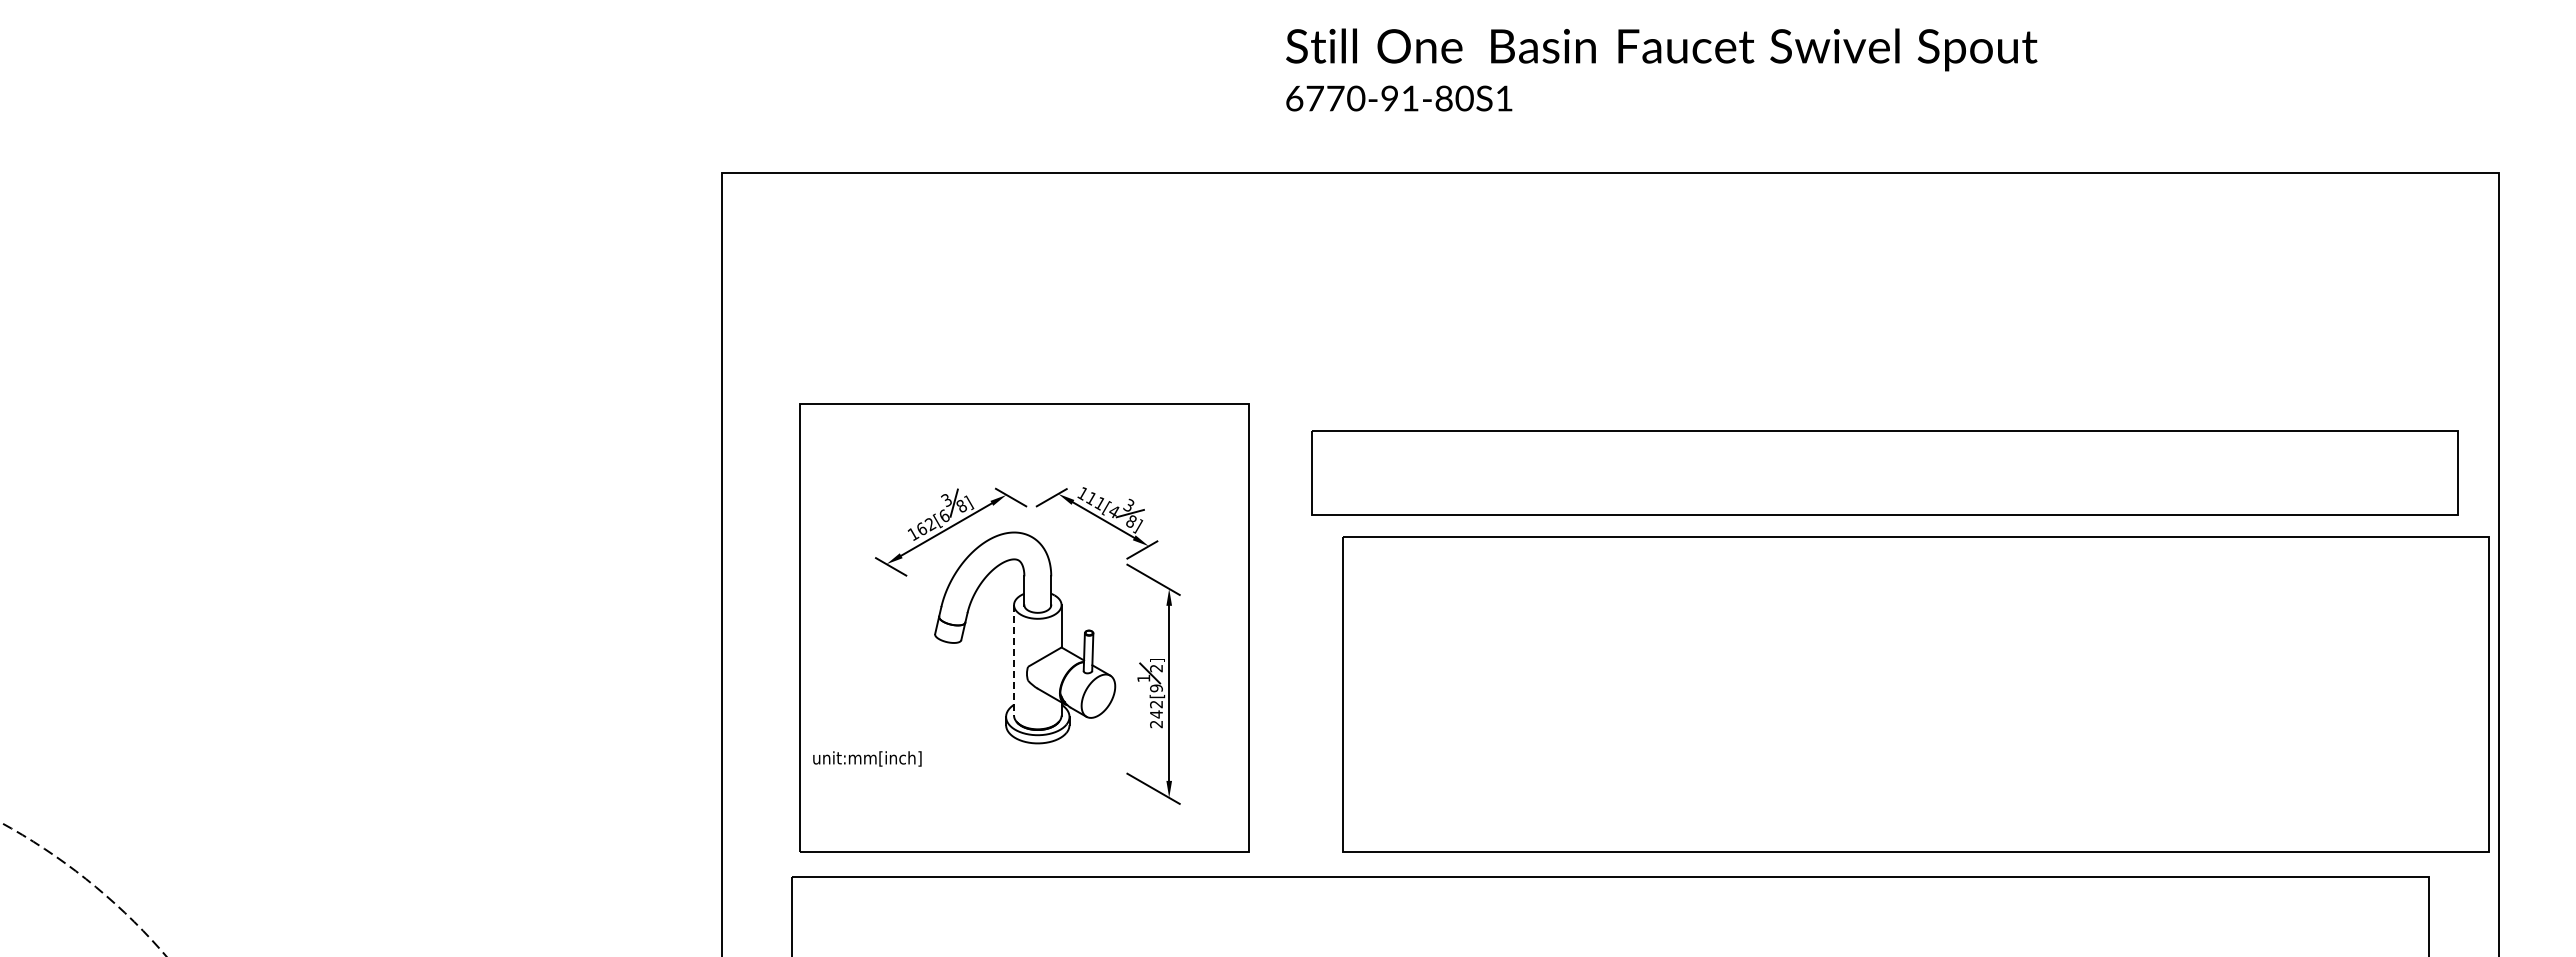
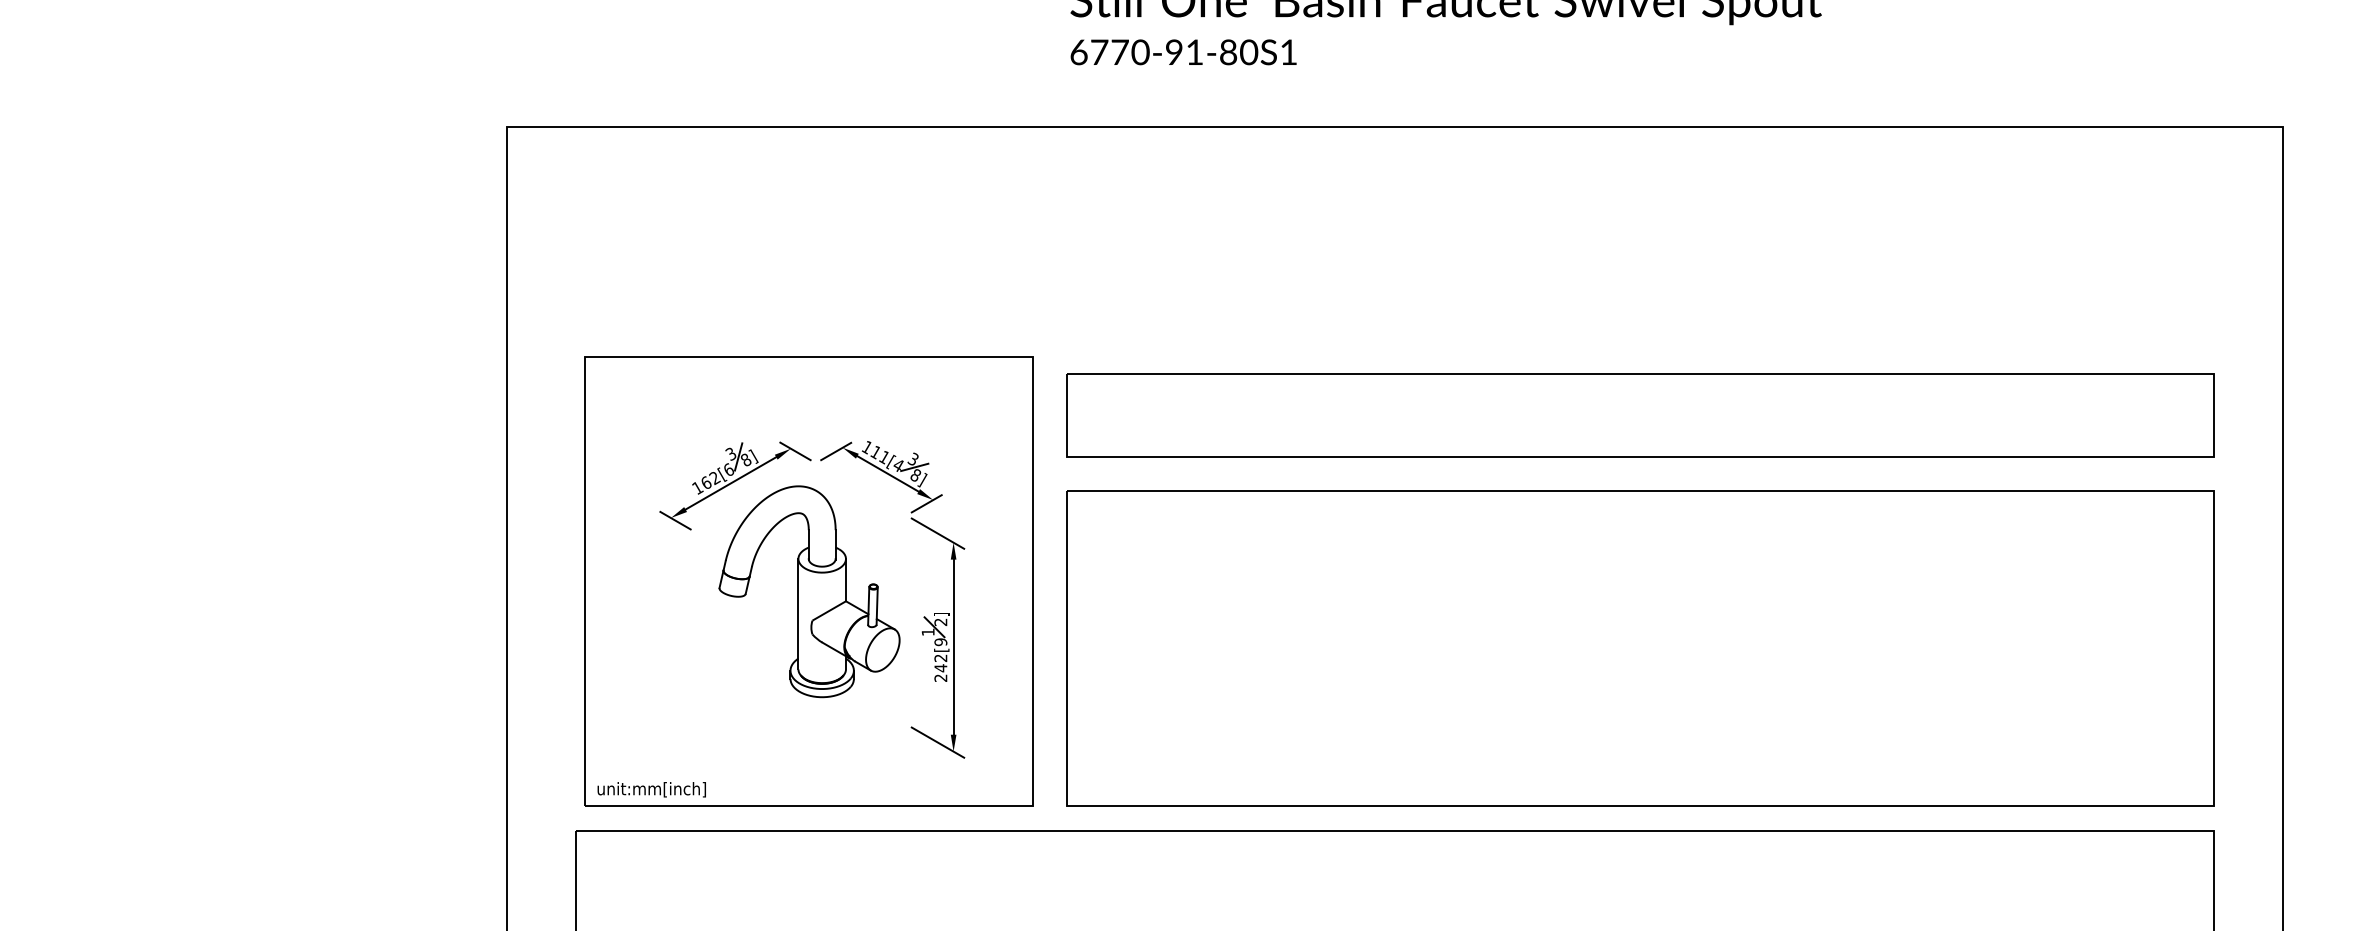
part: (1884, 472) -> (1639, 415), moved
line: (1014, 660) -> (798, 614), dashed -> solid
part: (1915, 694) -> (1639, 648), moved
text: (867, 758) -> (651, 789), moved

